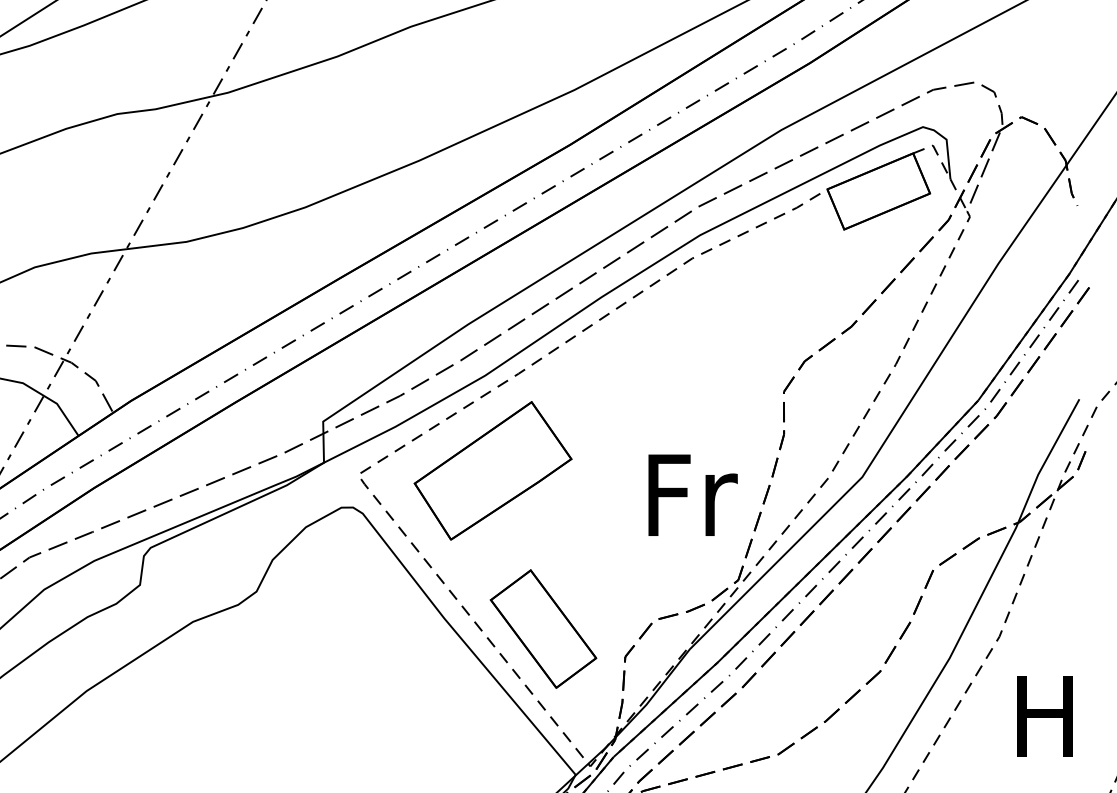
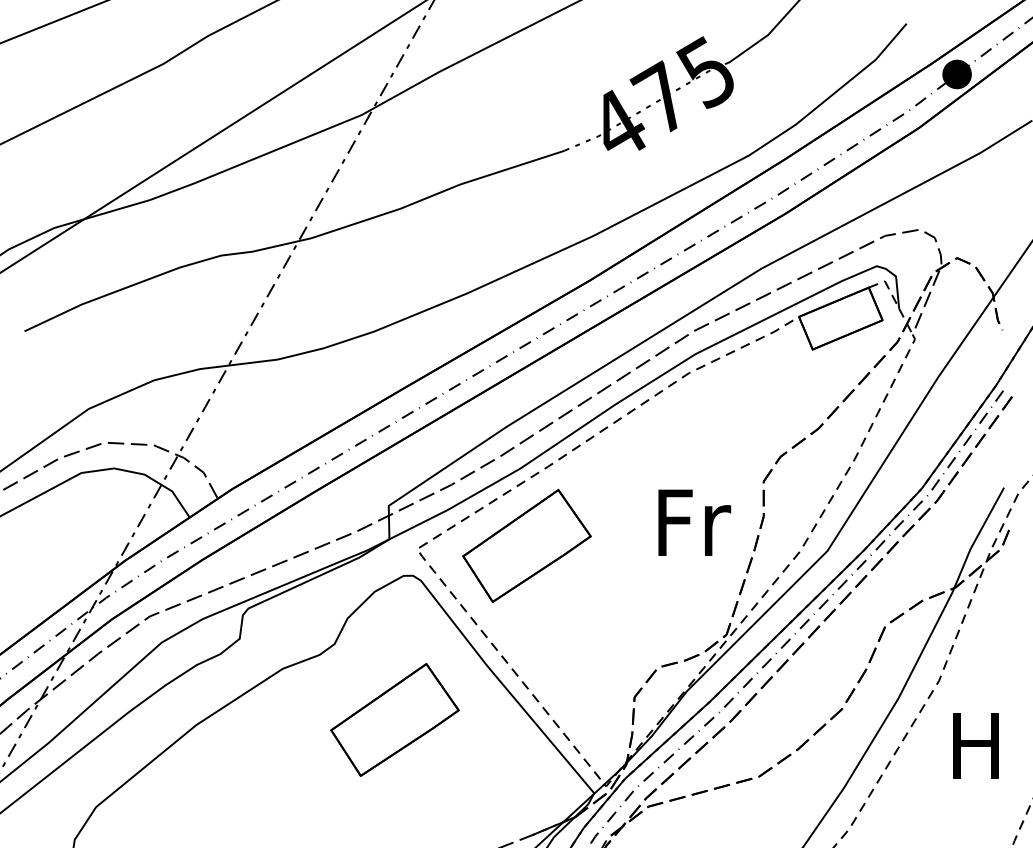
text: (692, 494) -> (694, 522), moved
part: (542, 628) -> (567, 674), removed
part: (330, 684) -> (394, 719), added

